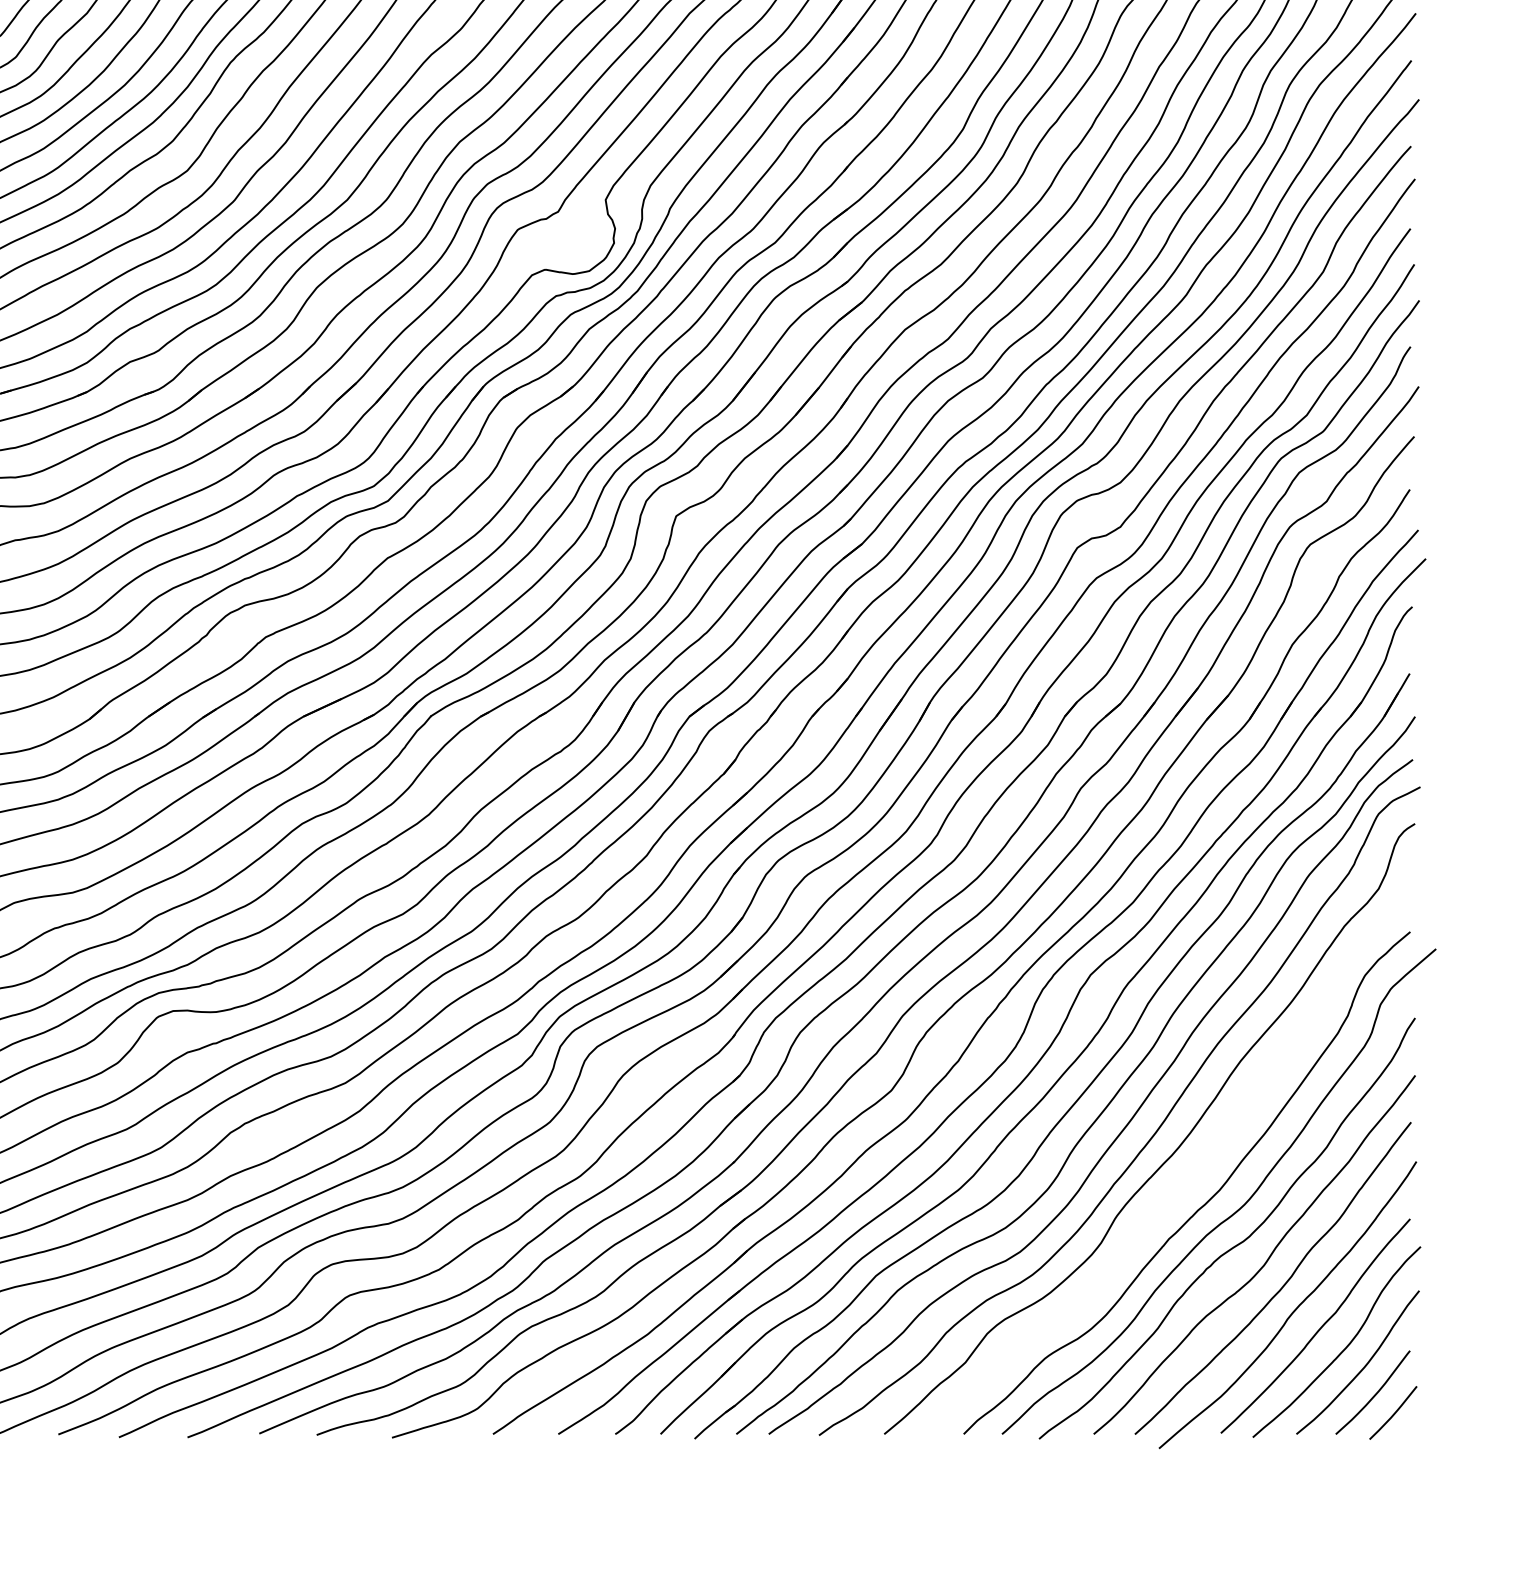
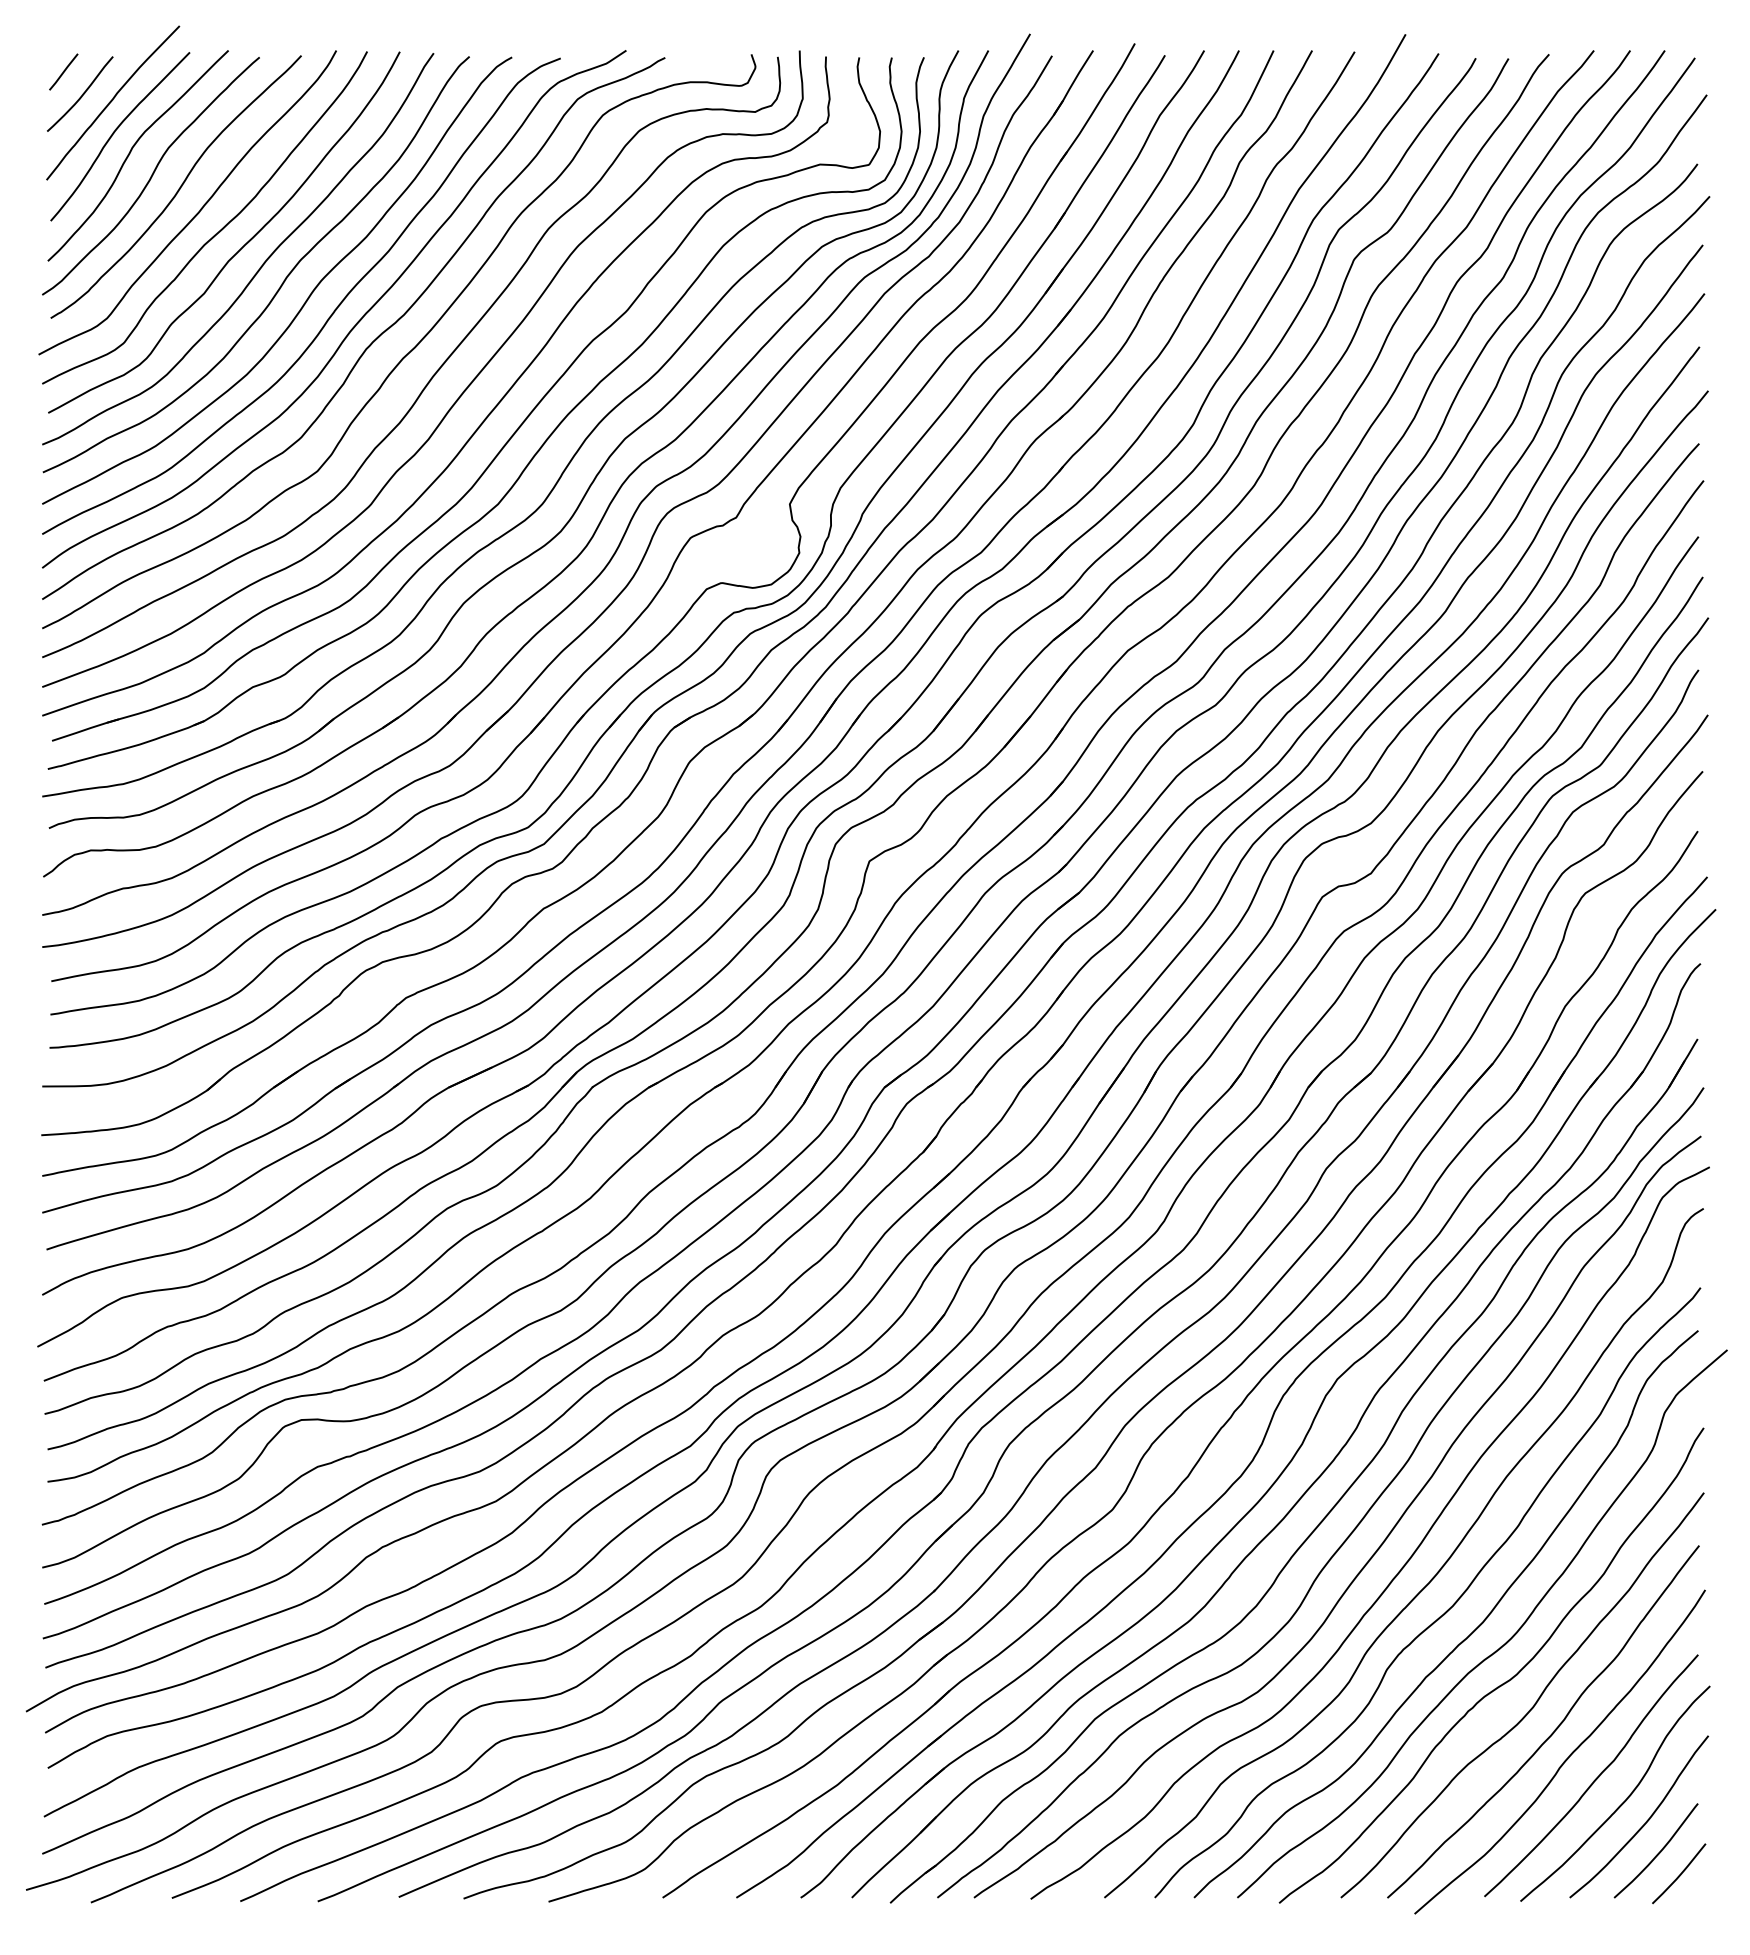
curve: (1187, 1179) -> (1446, 1610), added

